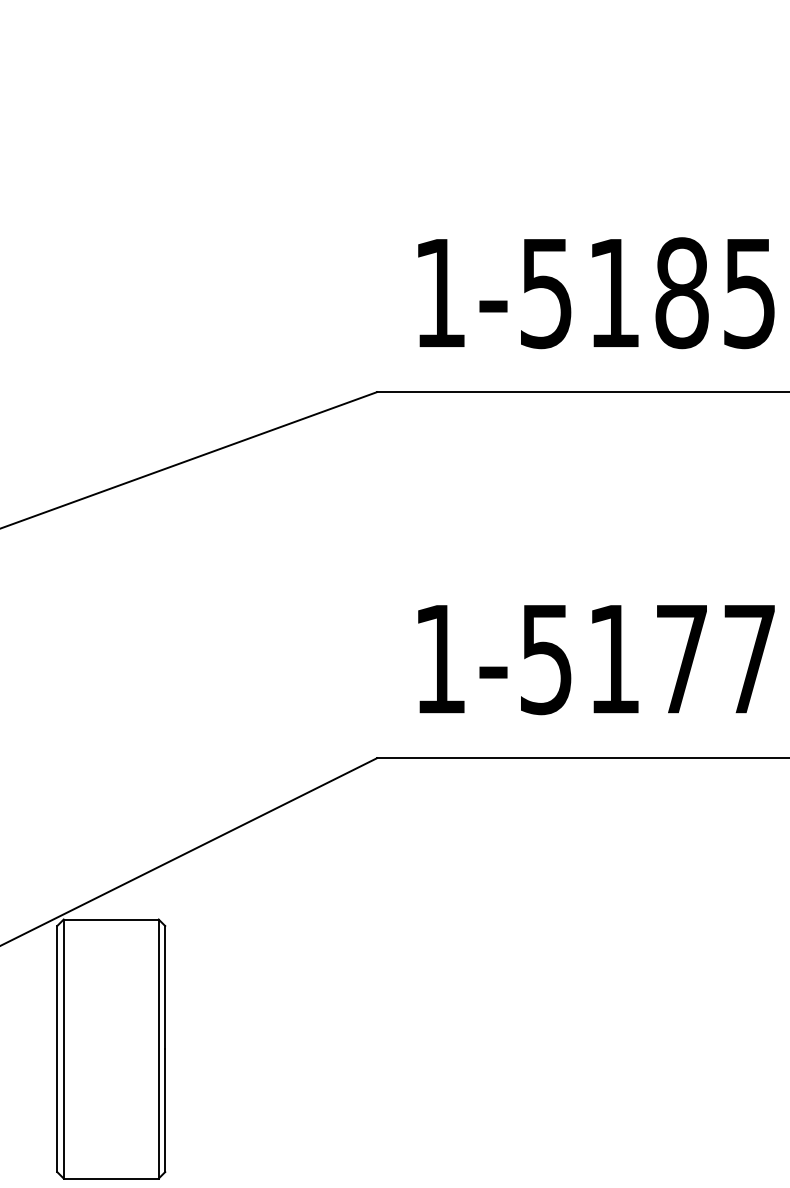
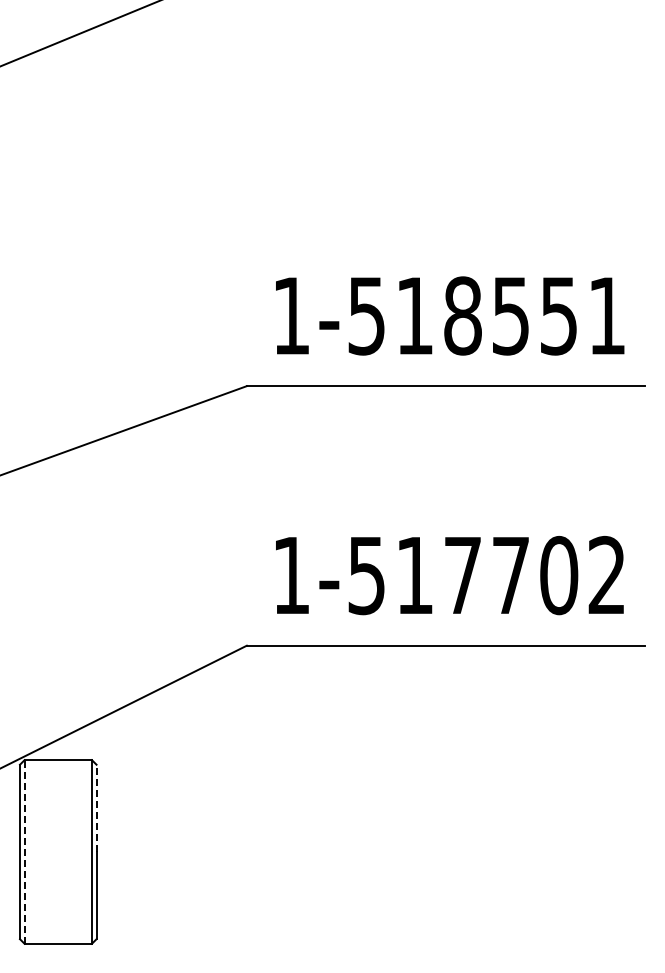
line: (165, 987) -> (96, 808), solid -> dashed
line: (63, 1048) -> (24, 851), solid -> dashed

